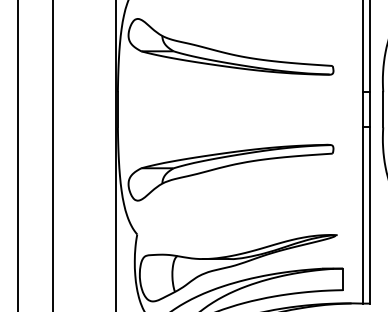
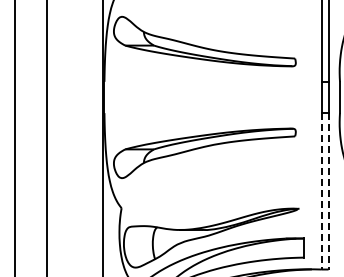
line: (362, 215) -> (321, 191), solid -> dashed
line: (370, 215) -> (328, 191), solid -> dashed

